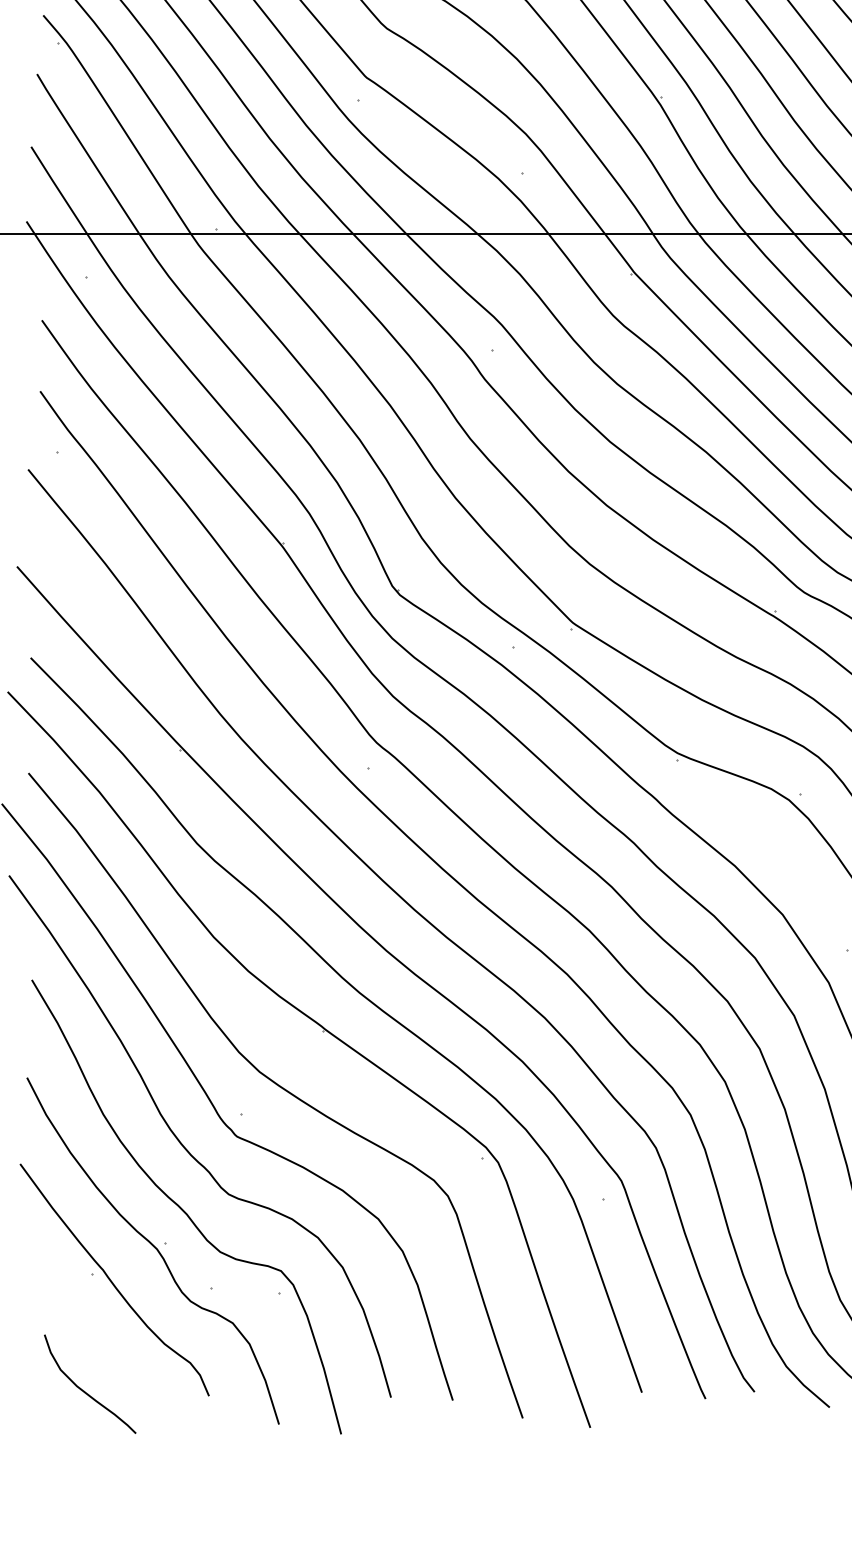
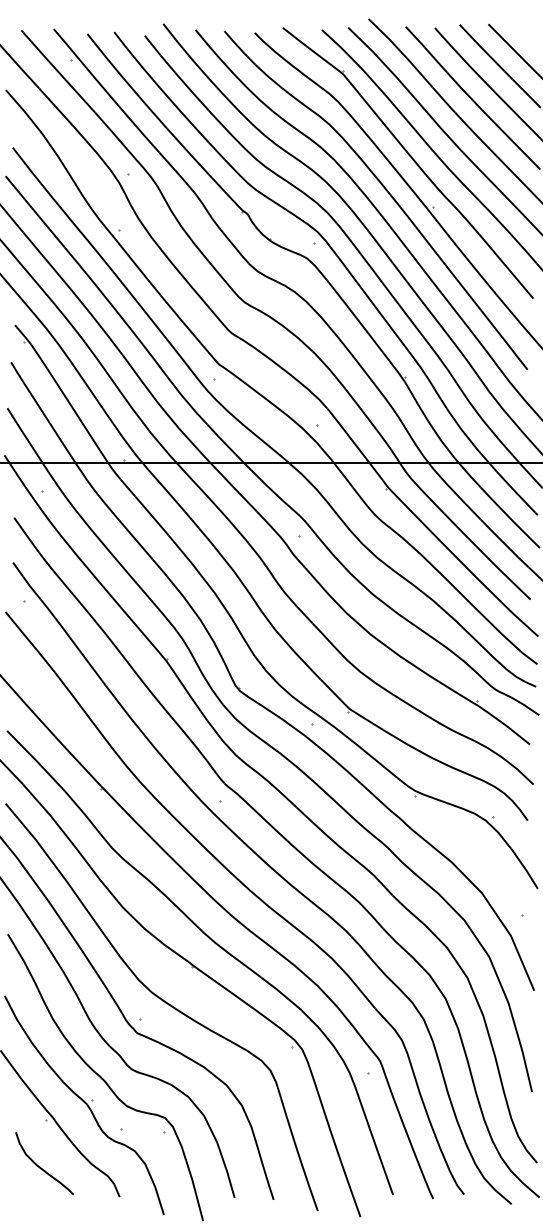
curve: (83, 1388) -> (40, 1166), moved

